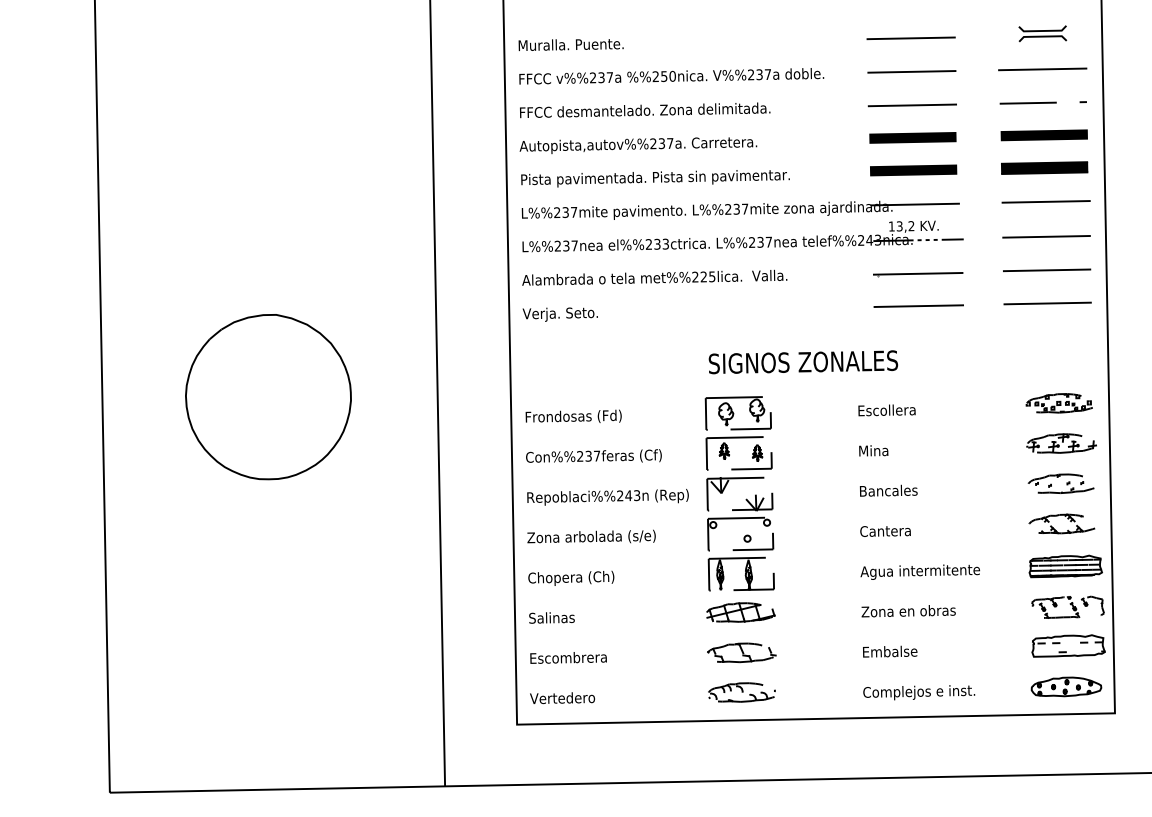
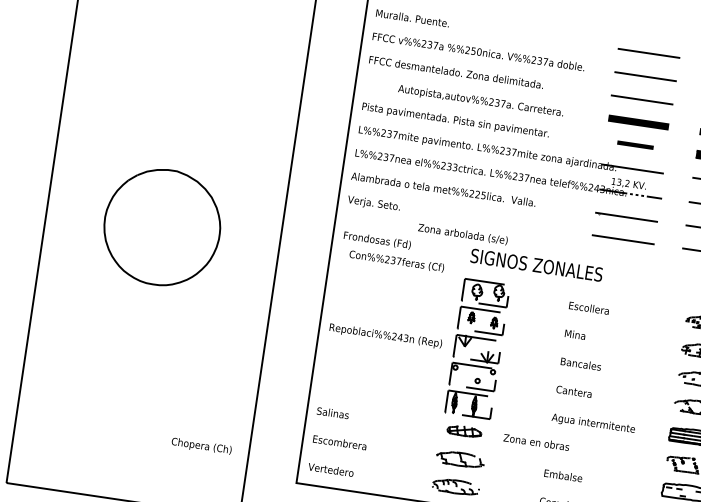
text: (638, 145) -> (480, 101), moved
part: (913, 170) -> (635, 145), size x0.6
text: (573, 415) -> (377, 239), moved
text: (593, 455) -> (396, 260), moved
text: (591, 536) -> (463, 233), moved
text: (571, 577) -> (201, 445), moved
text: (908, 611) -> (536, 442), moved
part: (740, 612) -> (464, 431), size x0.7

